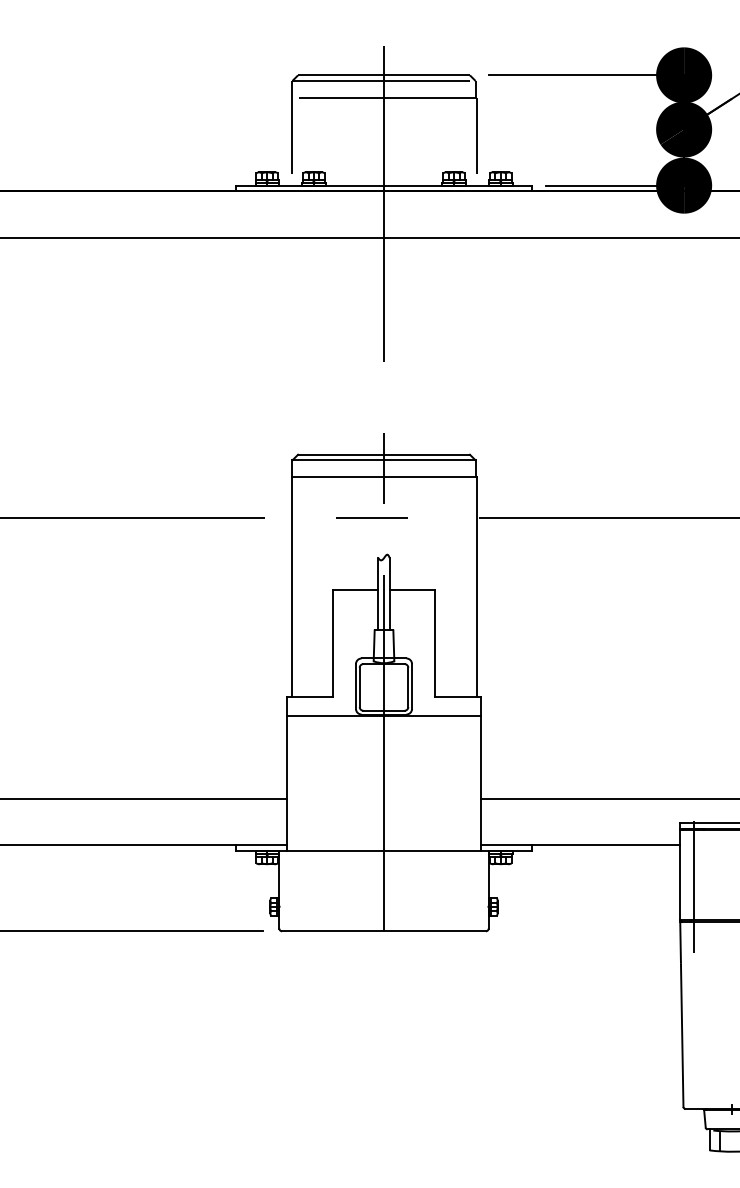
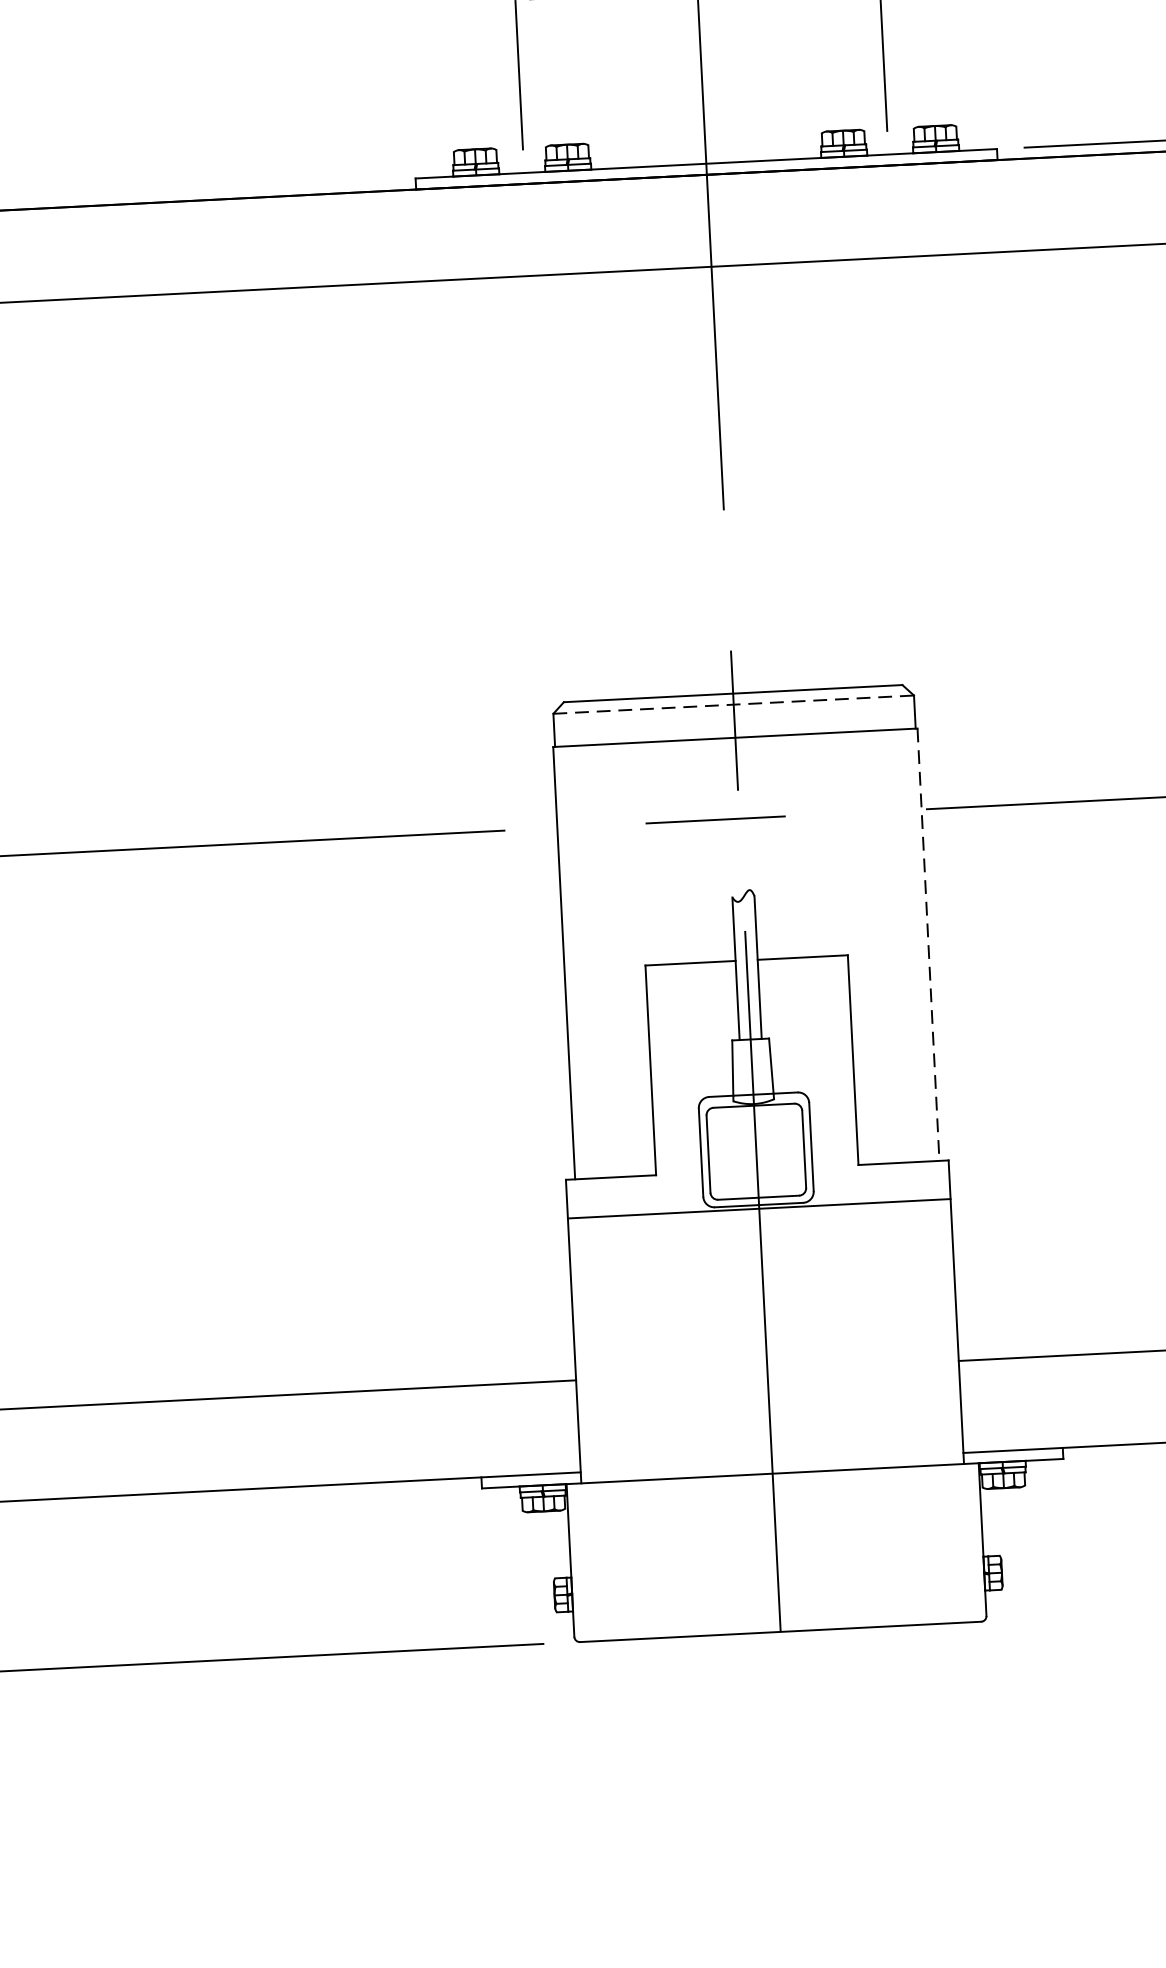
line: (384, 460) -> (734, 704), solid -> dashed
line: (476, 586) -> (928, 943), solid -> dashed

